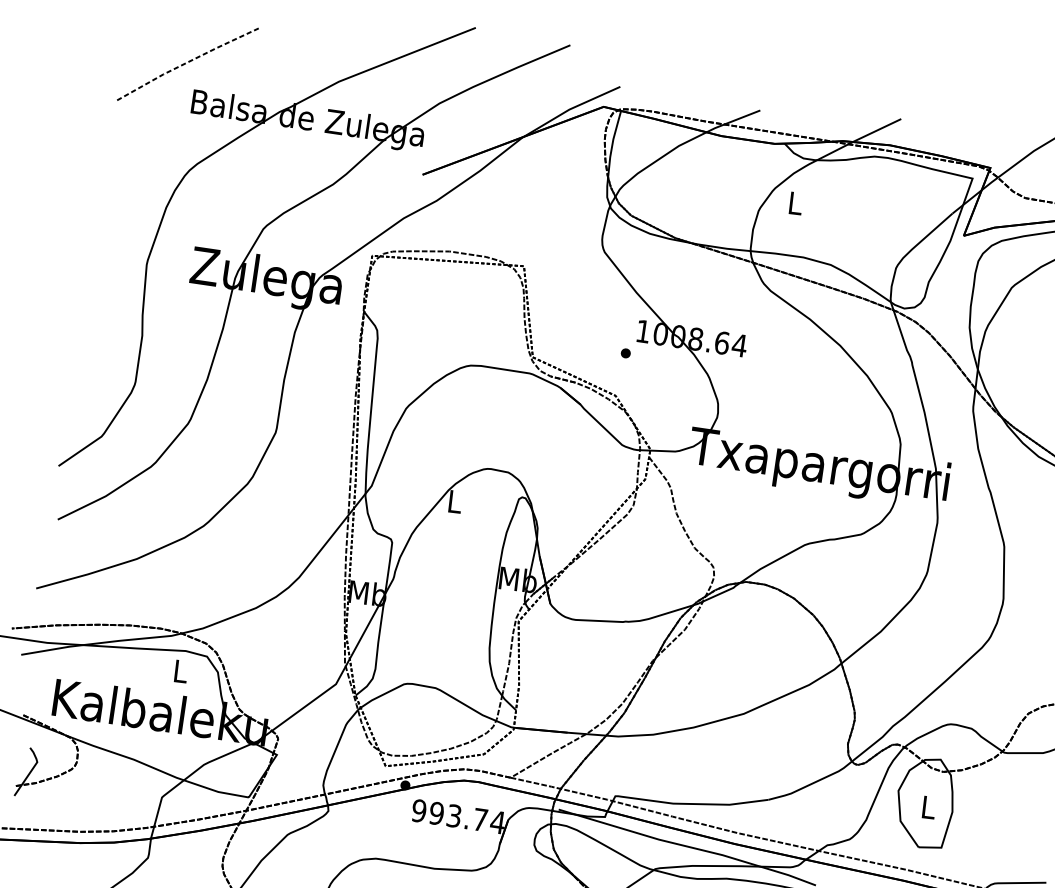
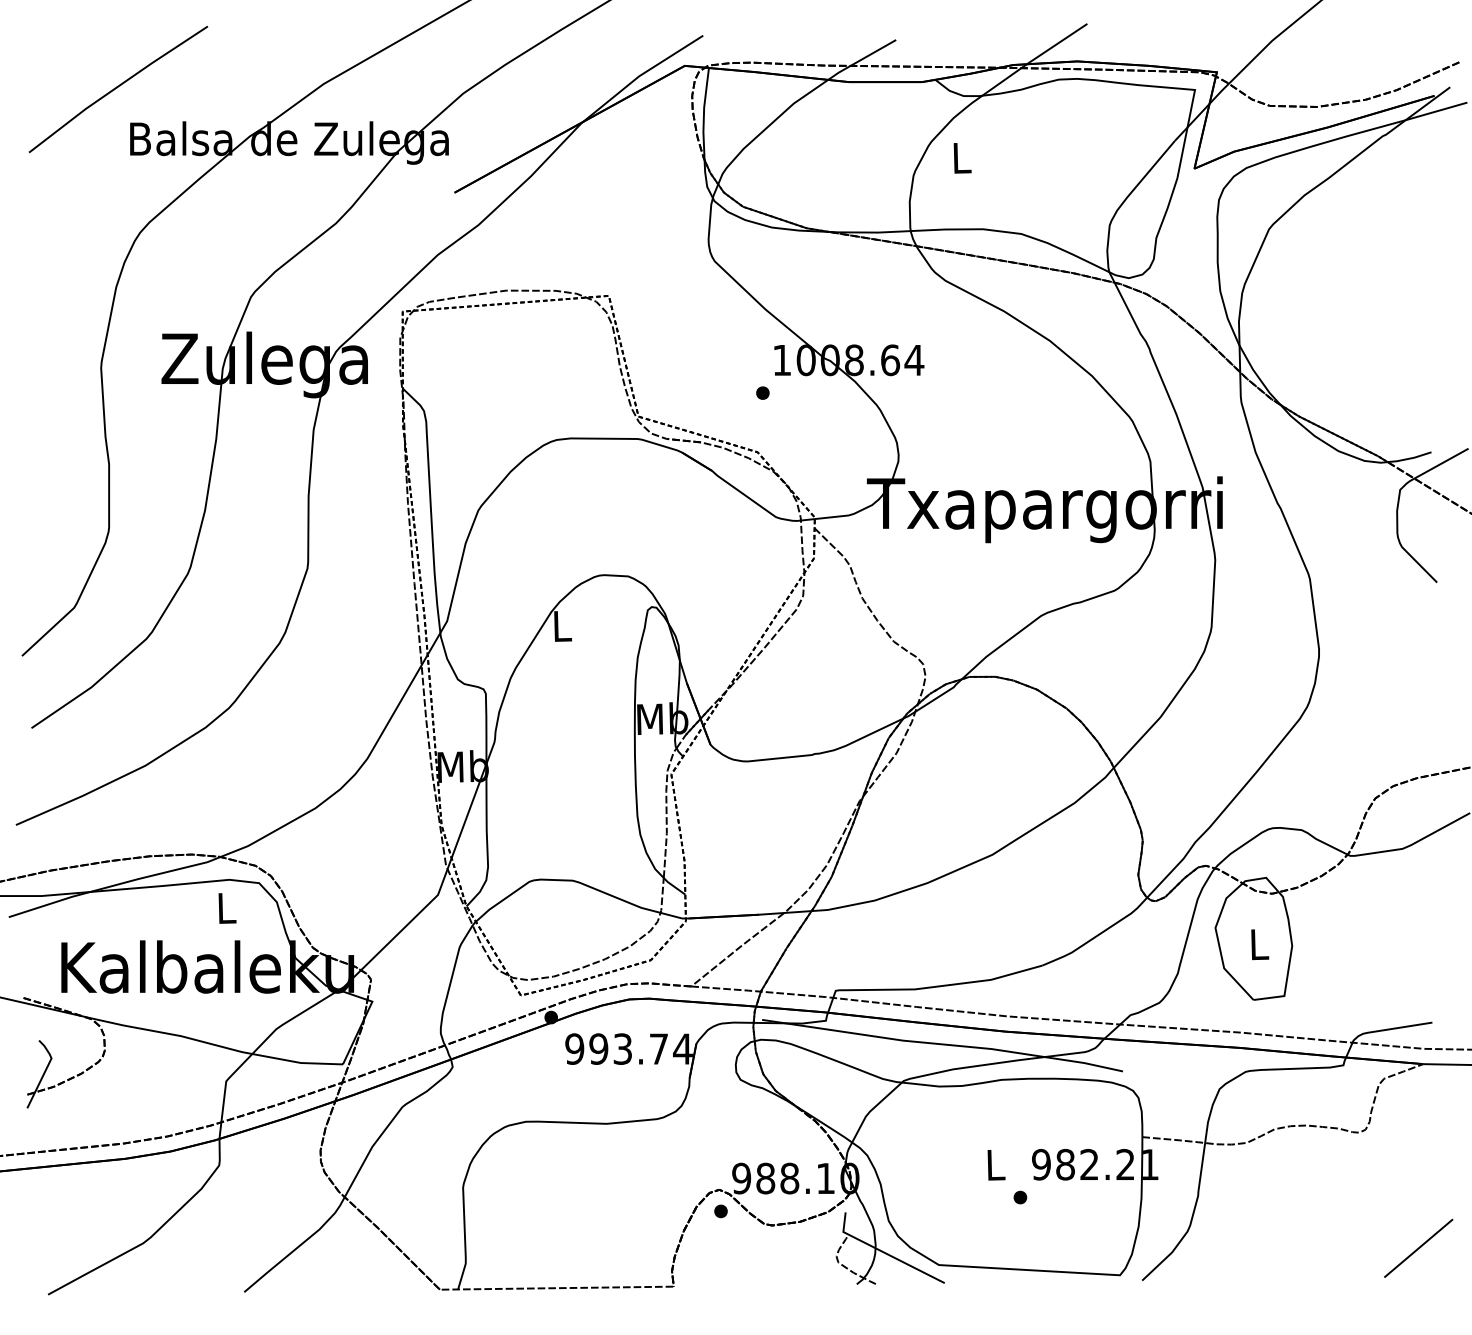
line: (188, 62) -> (117, 87), dashed -> solid

